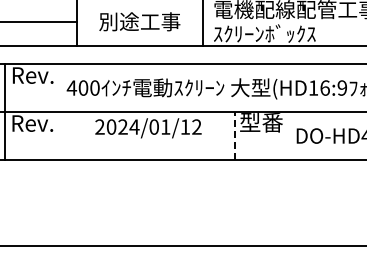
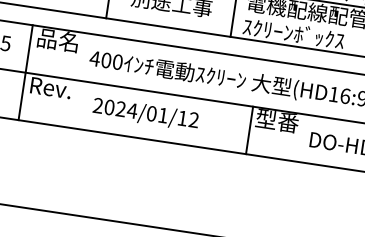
text: (32, 75) -> (57, 40), Rev. -> 品名
text: (148, 128) -> (145, 114), moved
line: (235, 136) -> (249, 130), dashed -> solid

